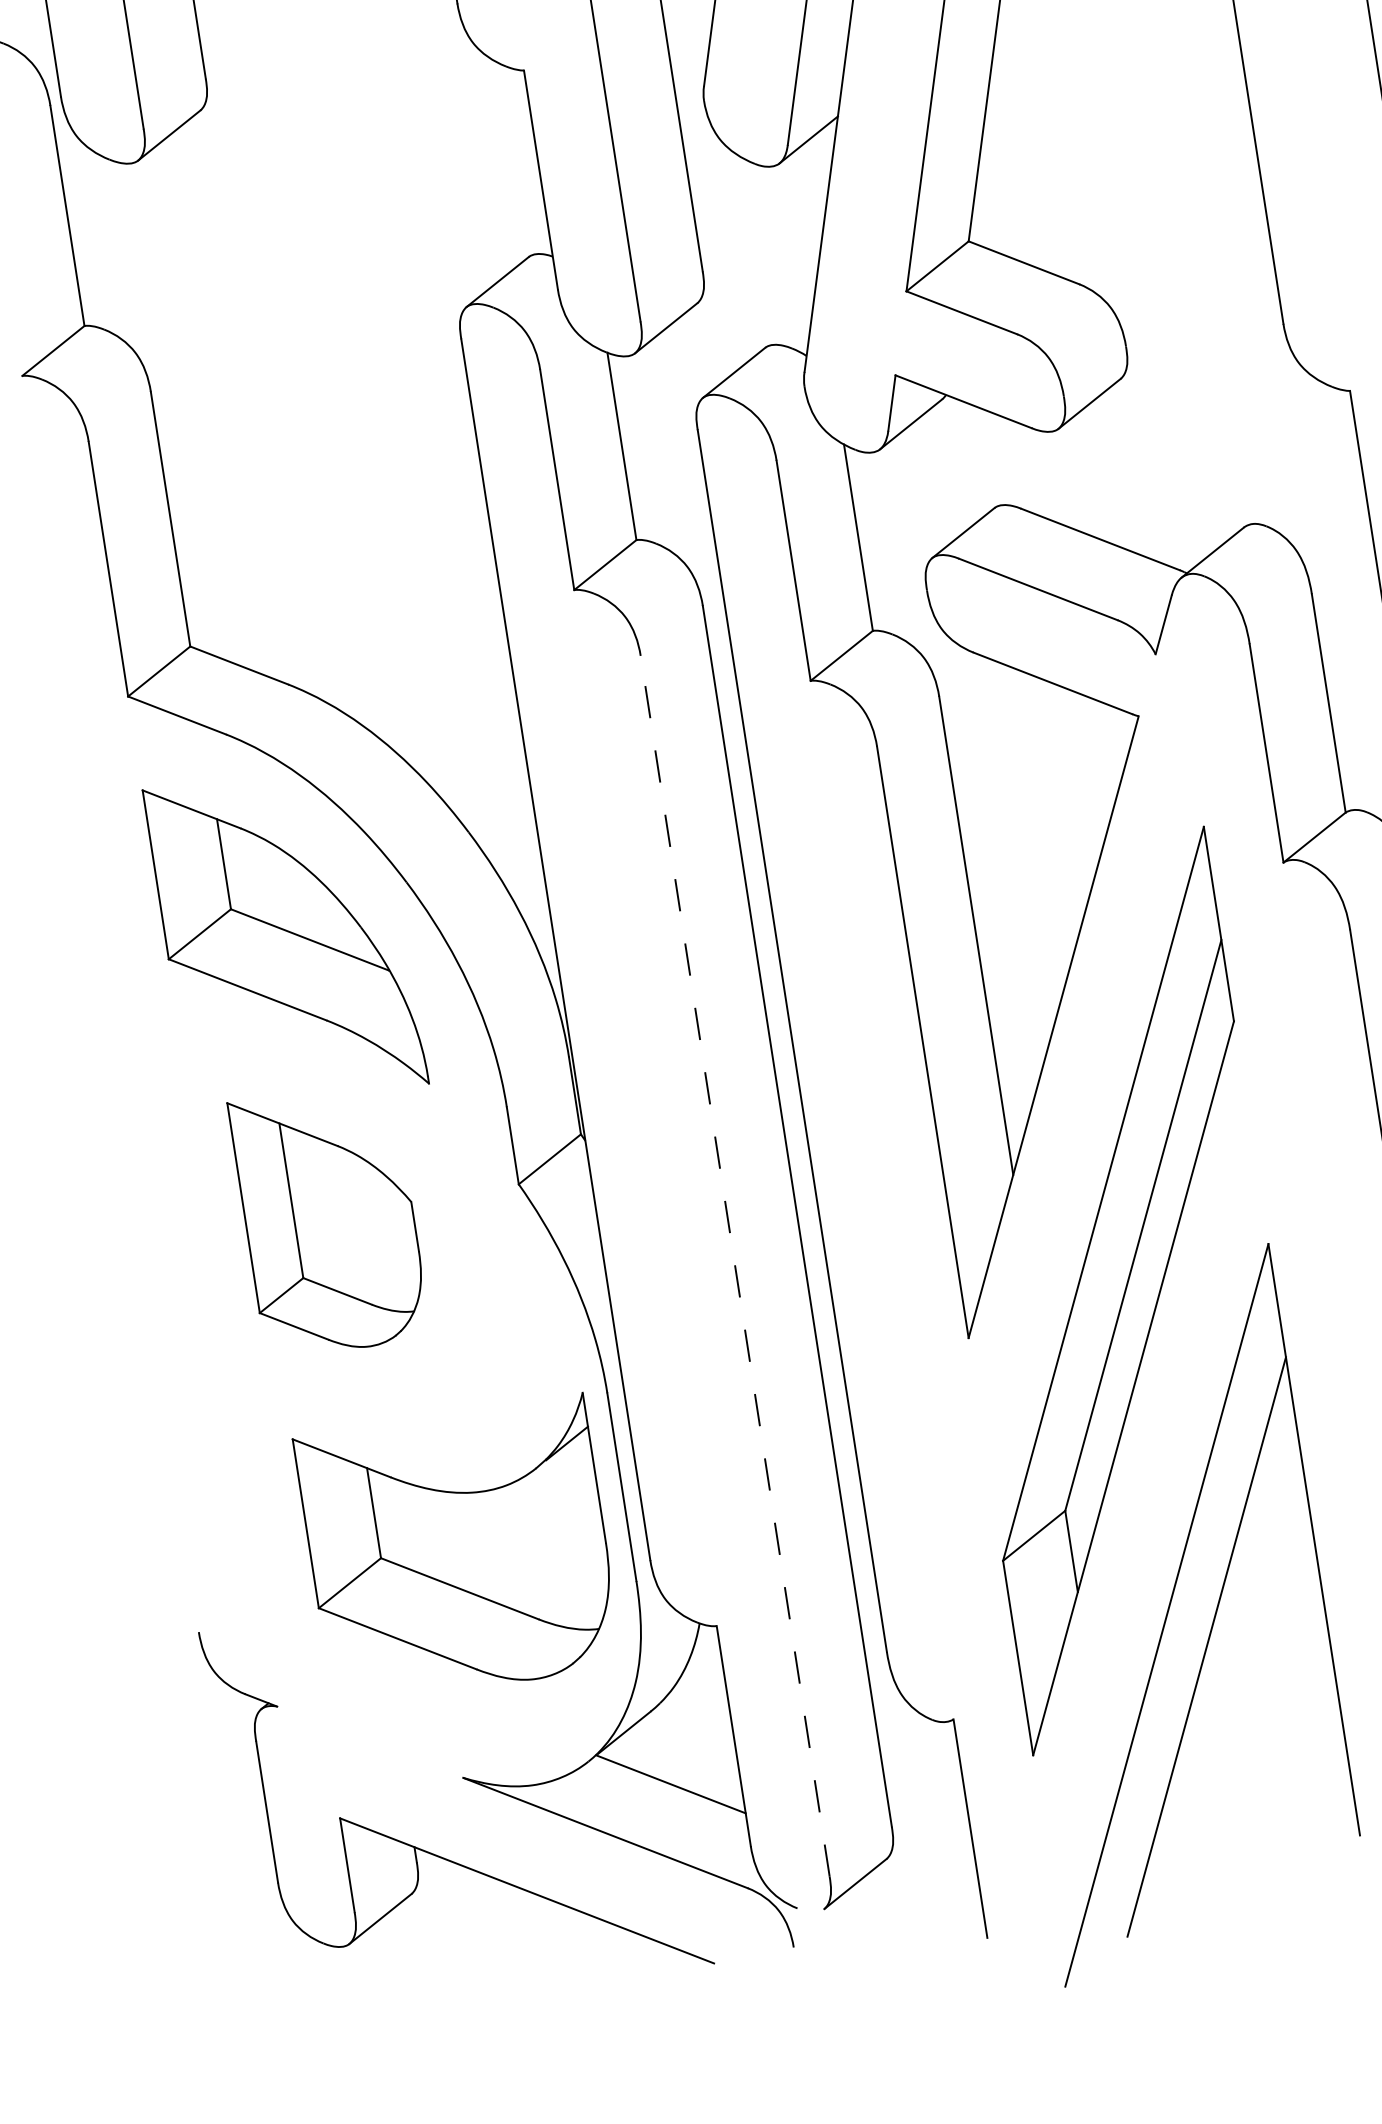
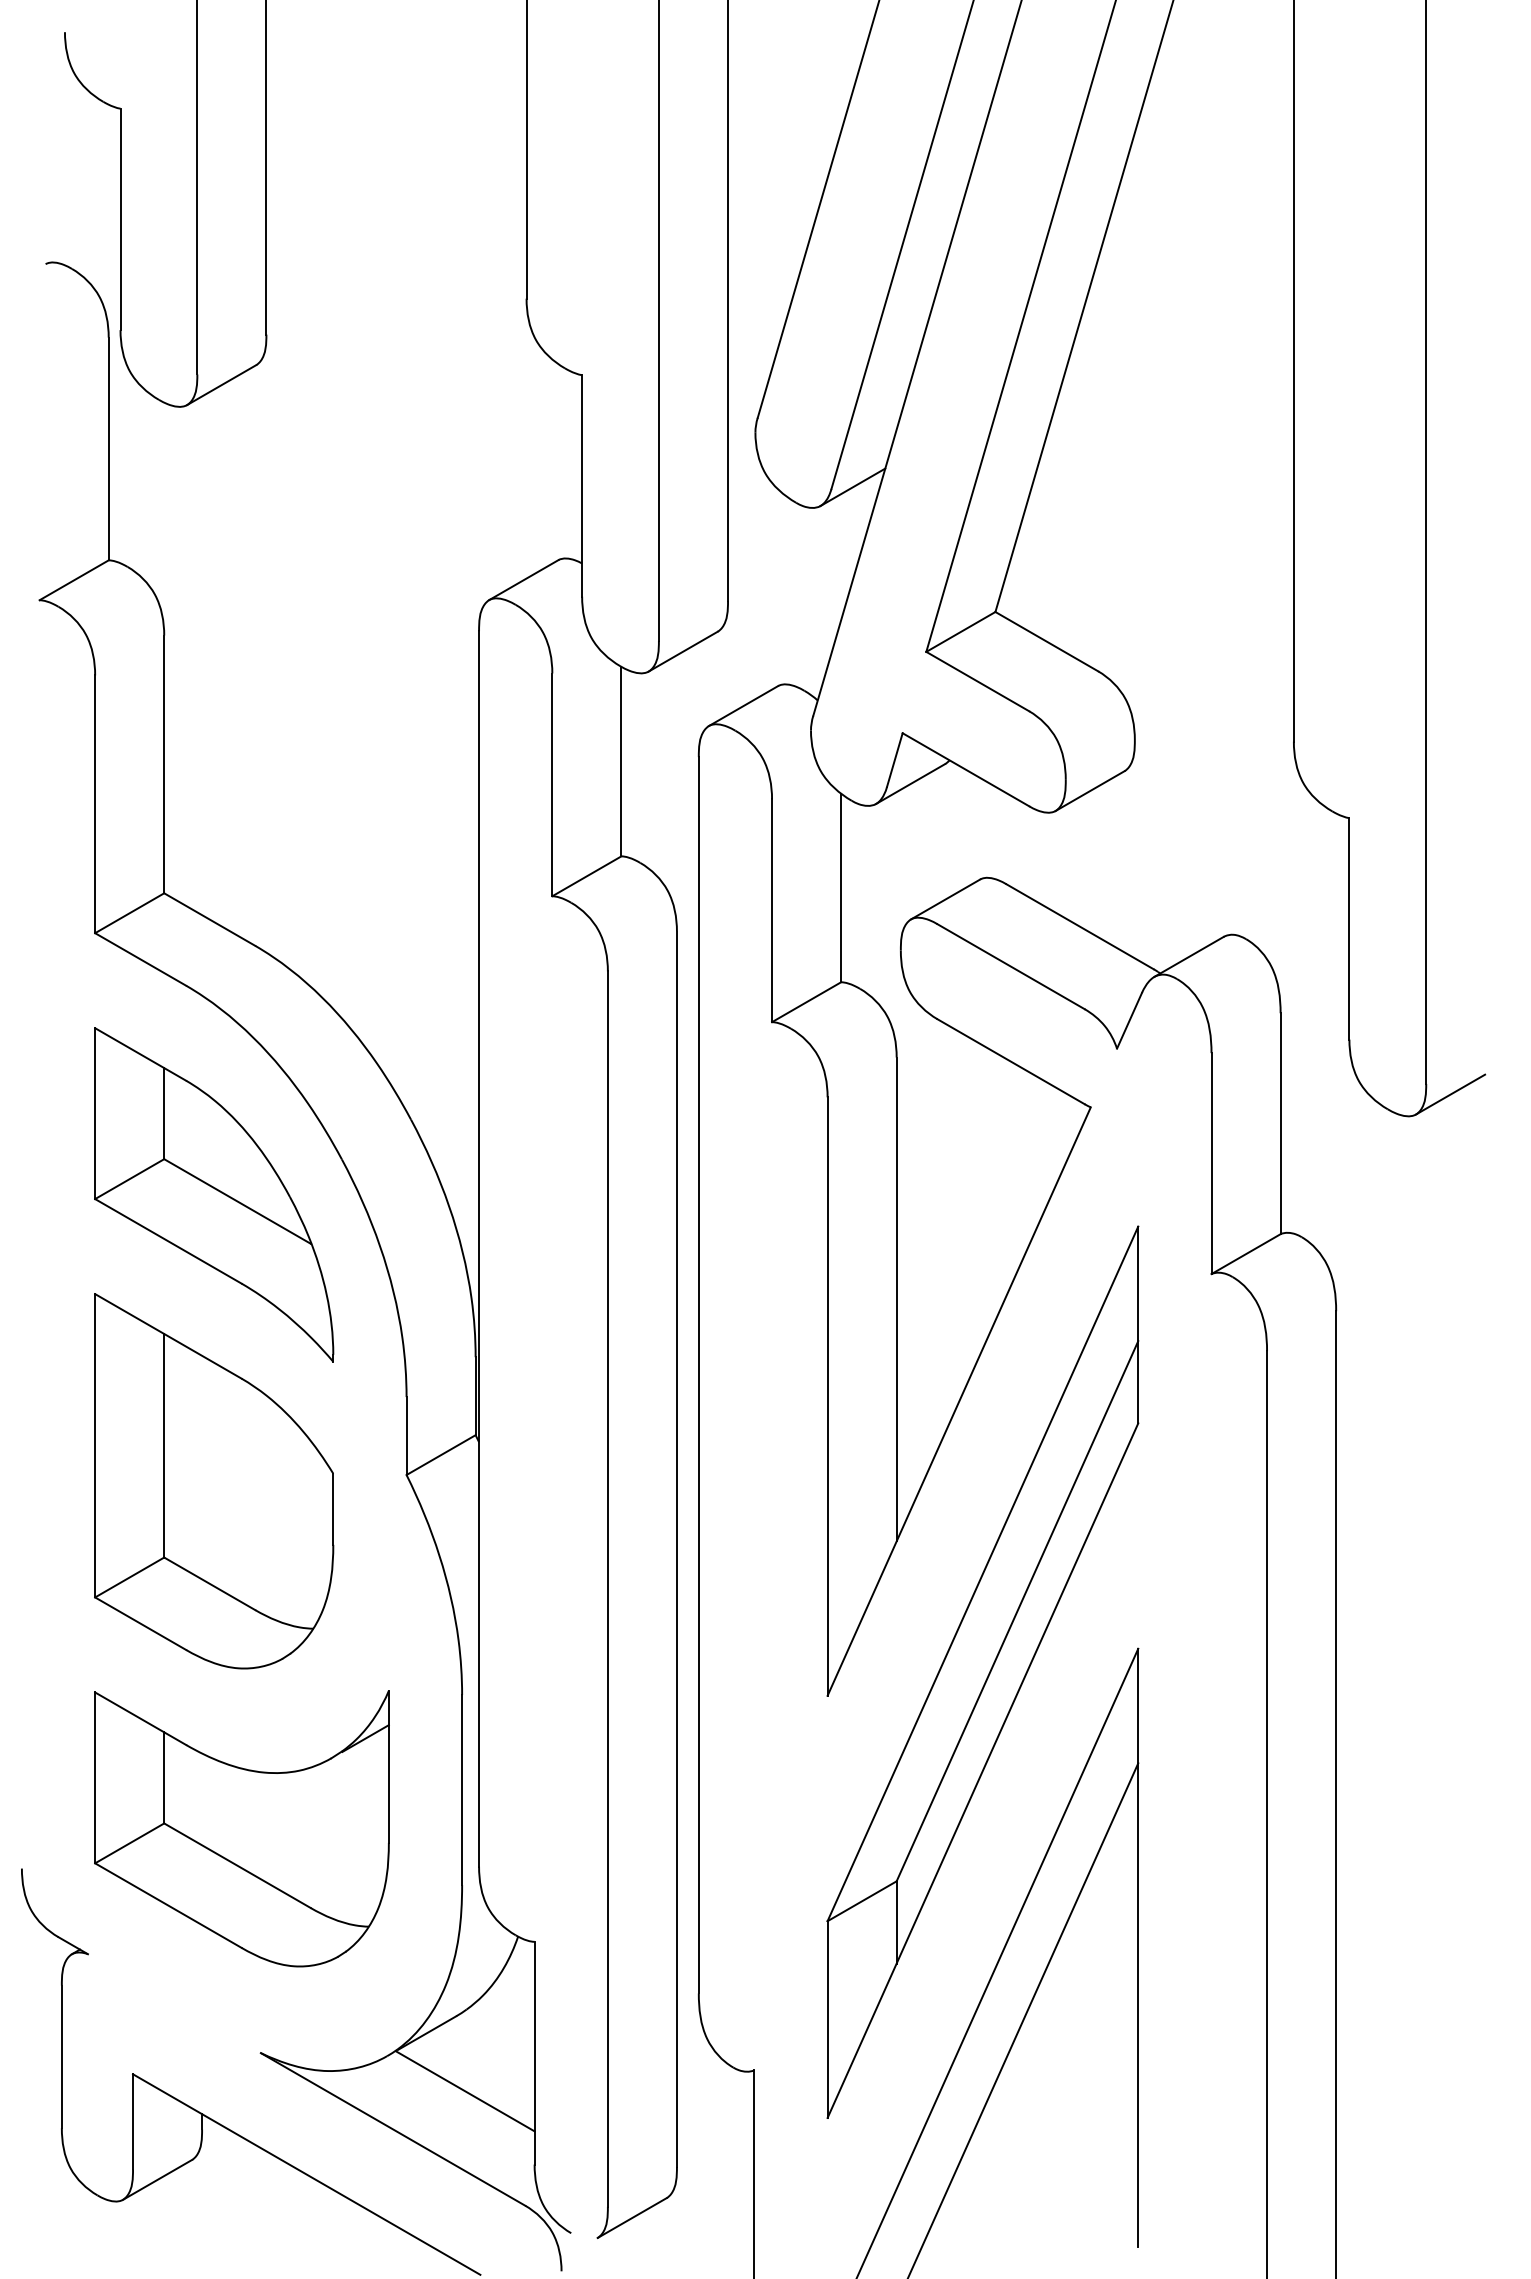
part: (329, 1220) -> (214, 1481), size x1.43
line: (734, 1266) -> (607, 1589), dashed -> solid
part: (458, 1551) -> (241, 1828), moved

